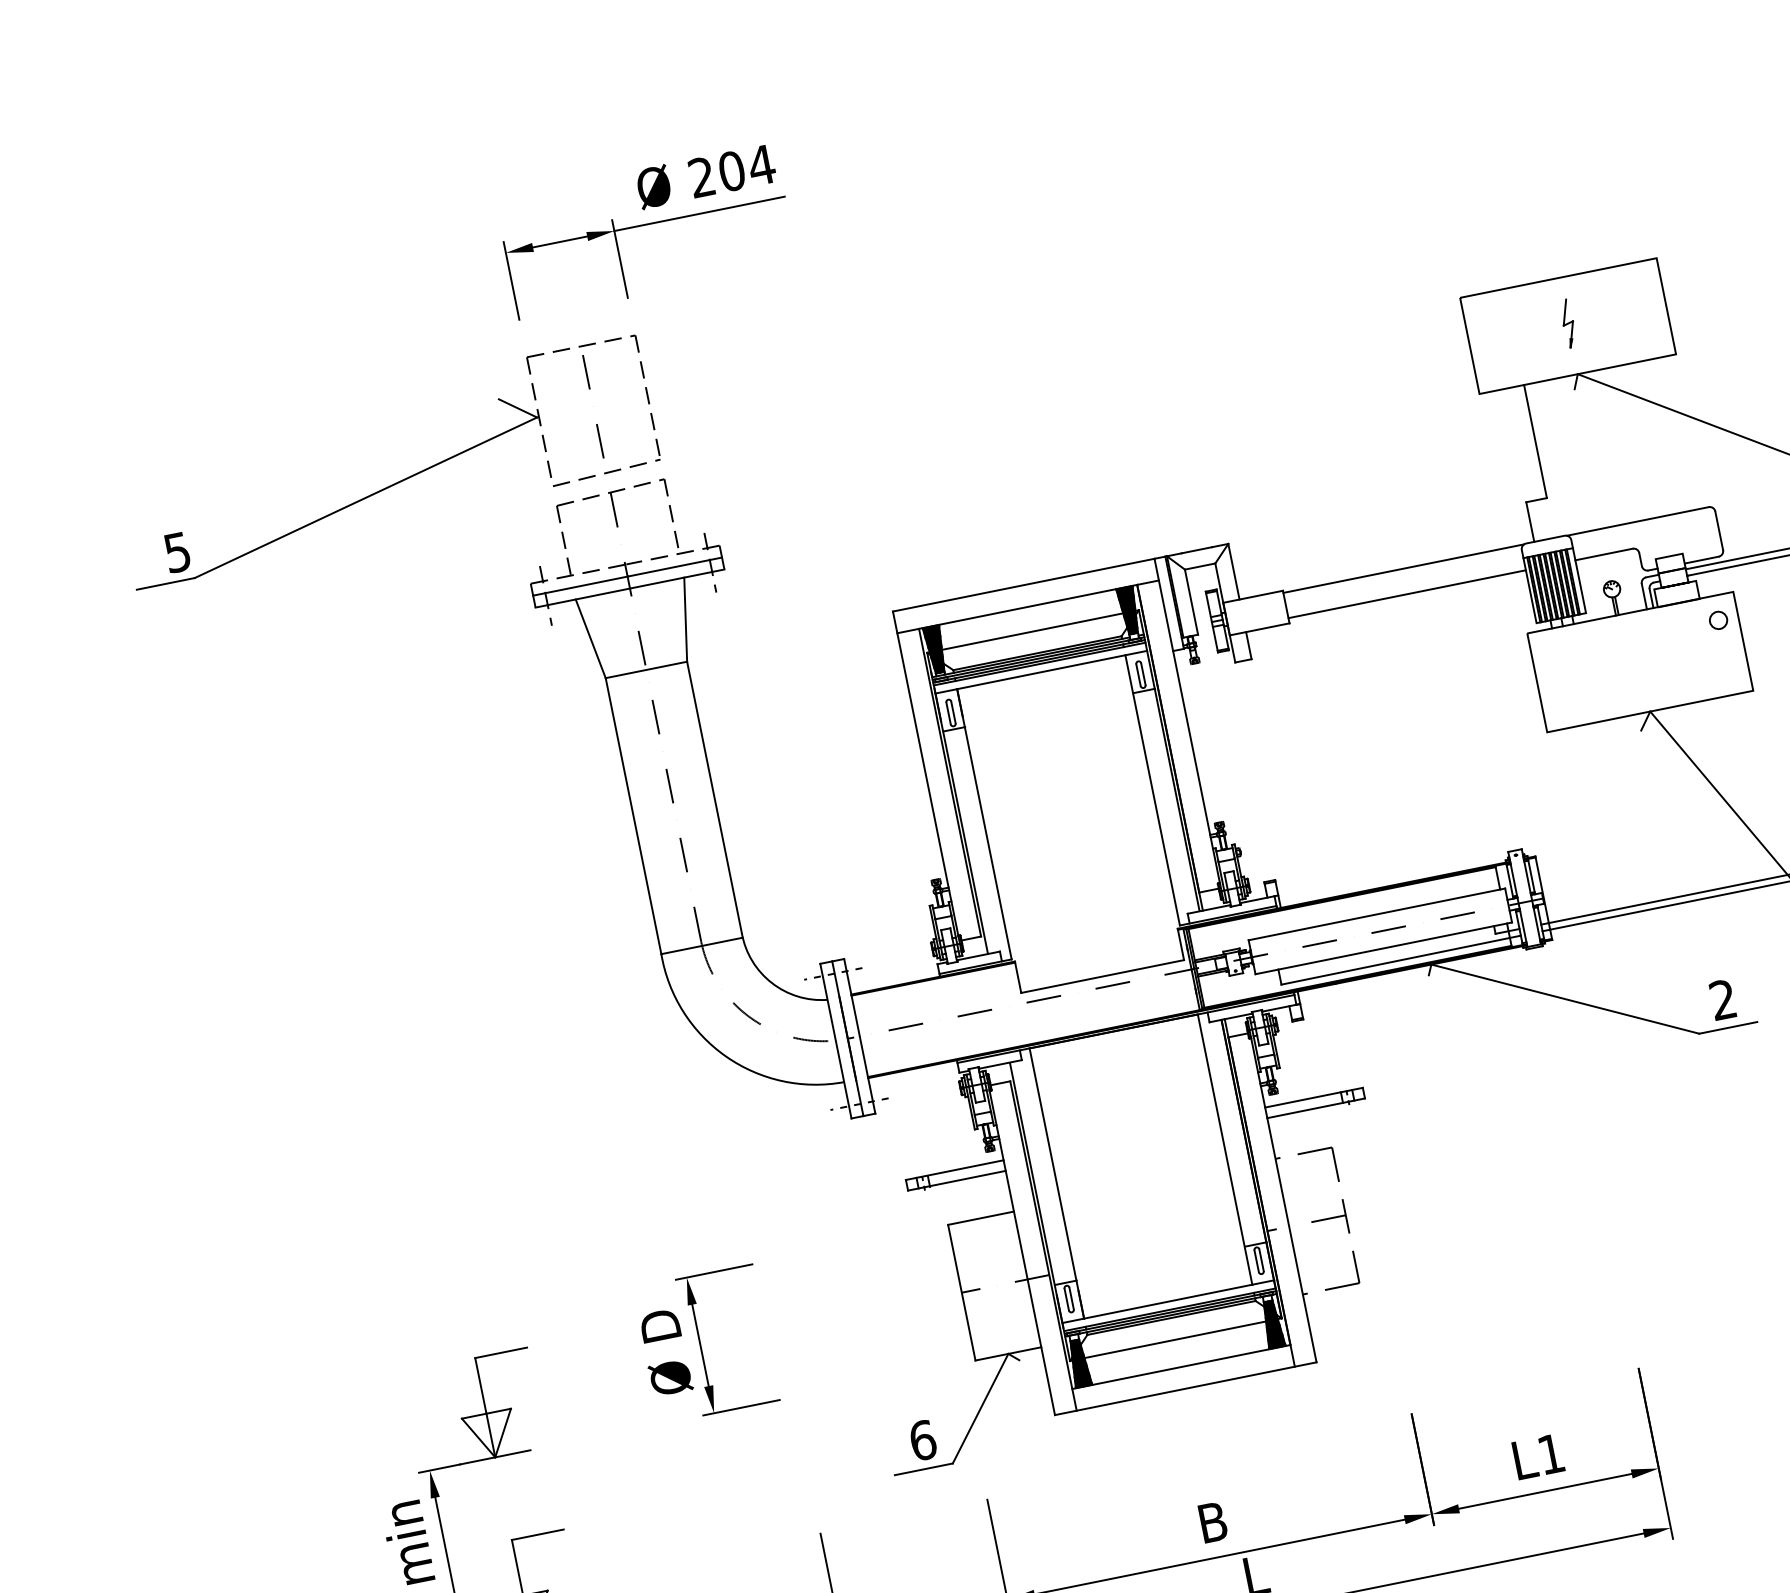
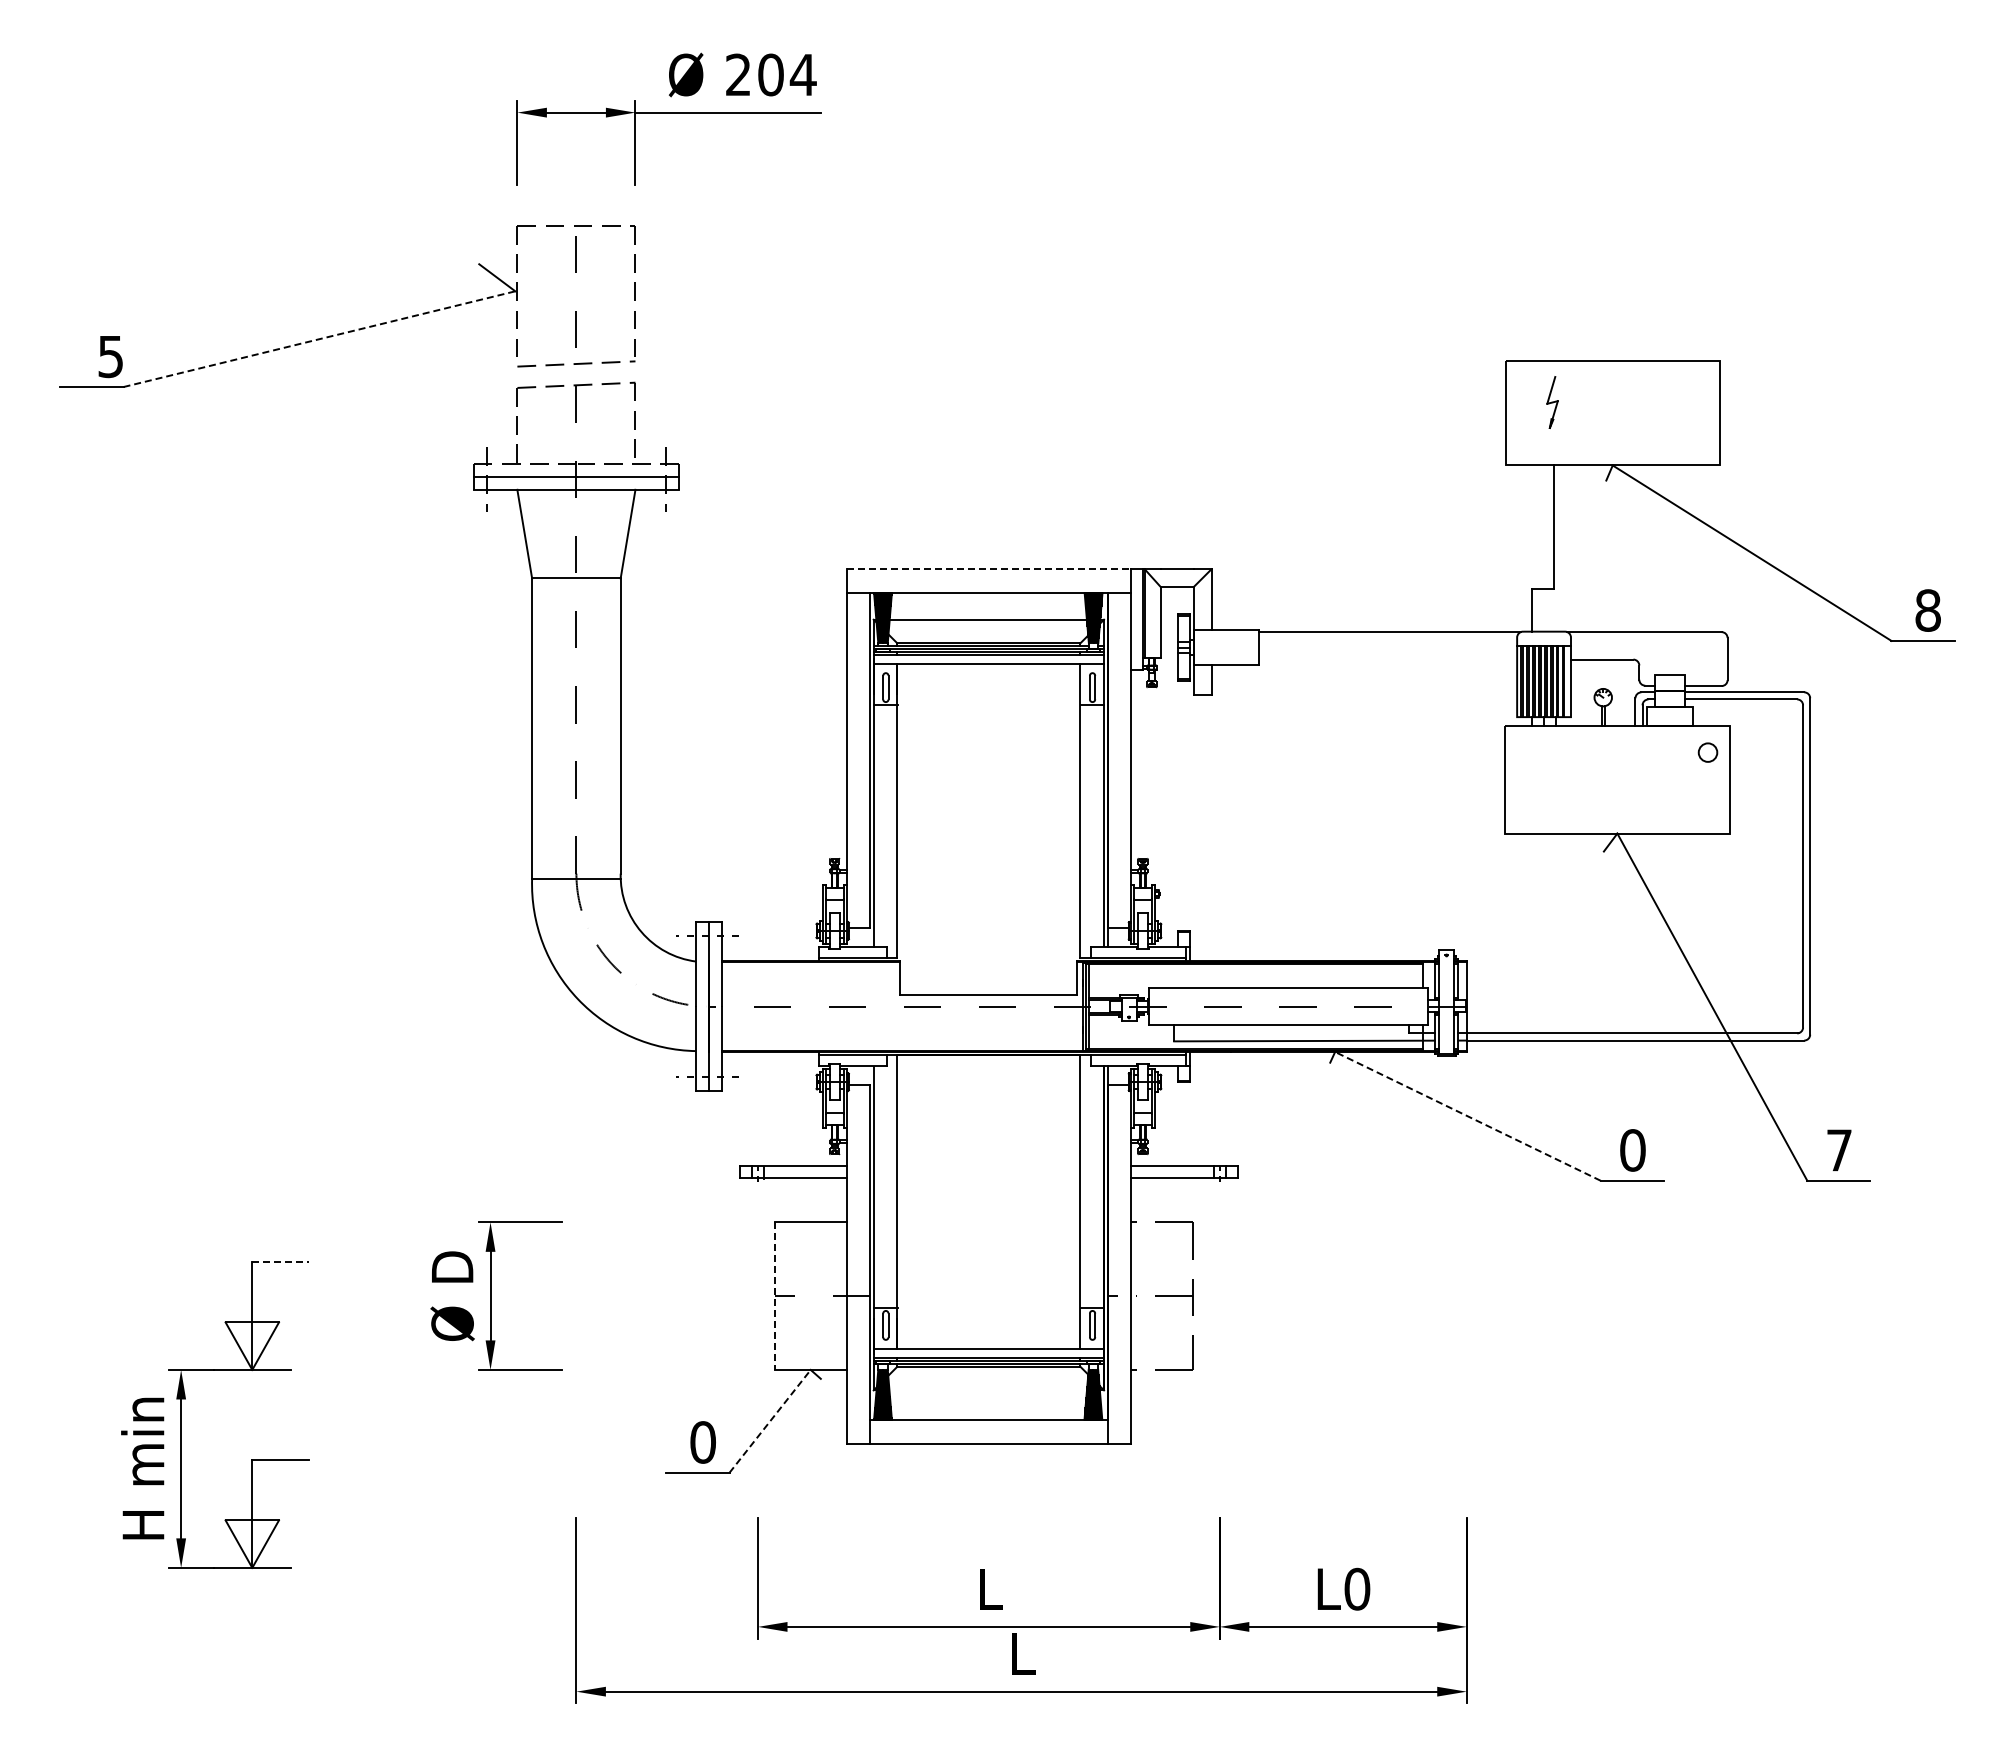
part: (1568, 323) -> (1552, 402), moved
line: (366, 498) -> (319, 339), solid -> dashed
line: (1024, 585) -> (989, 569), solid -> dashed
line: (1406, 594) -> (1387, 659), removed
line: (1564, 999) -> (1467, 1116), solid -> dashed
text: (1722, 1000) -> (1632, 1150), 2 -> 0
line: (961, 1293) -> (774, 1296), solid -> dashed
line: (1174, 1340) -> (987, 1390), removed
line: (501, 1352) -> (281, 1261), solid -> dashed
line: (980, 1408) -> (770, 1421), solid -> dashed
text: (923, 1440) -> (703, 1442), 6 -> 0
text: (1551, 1453) -> (1357, 1588), L1 -> L0
text: (1213, 1521) -> (989, 1588), B -> L

